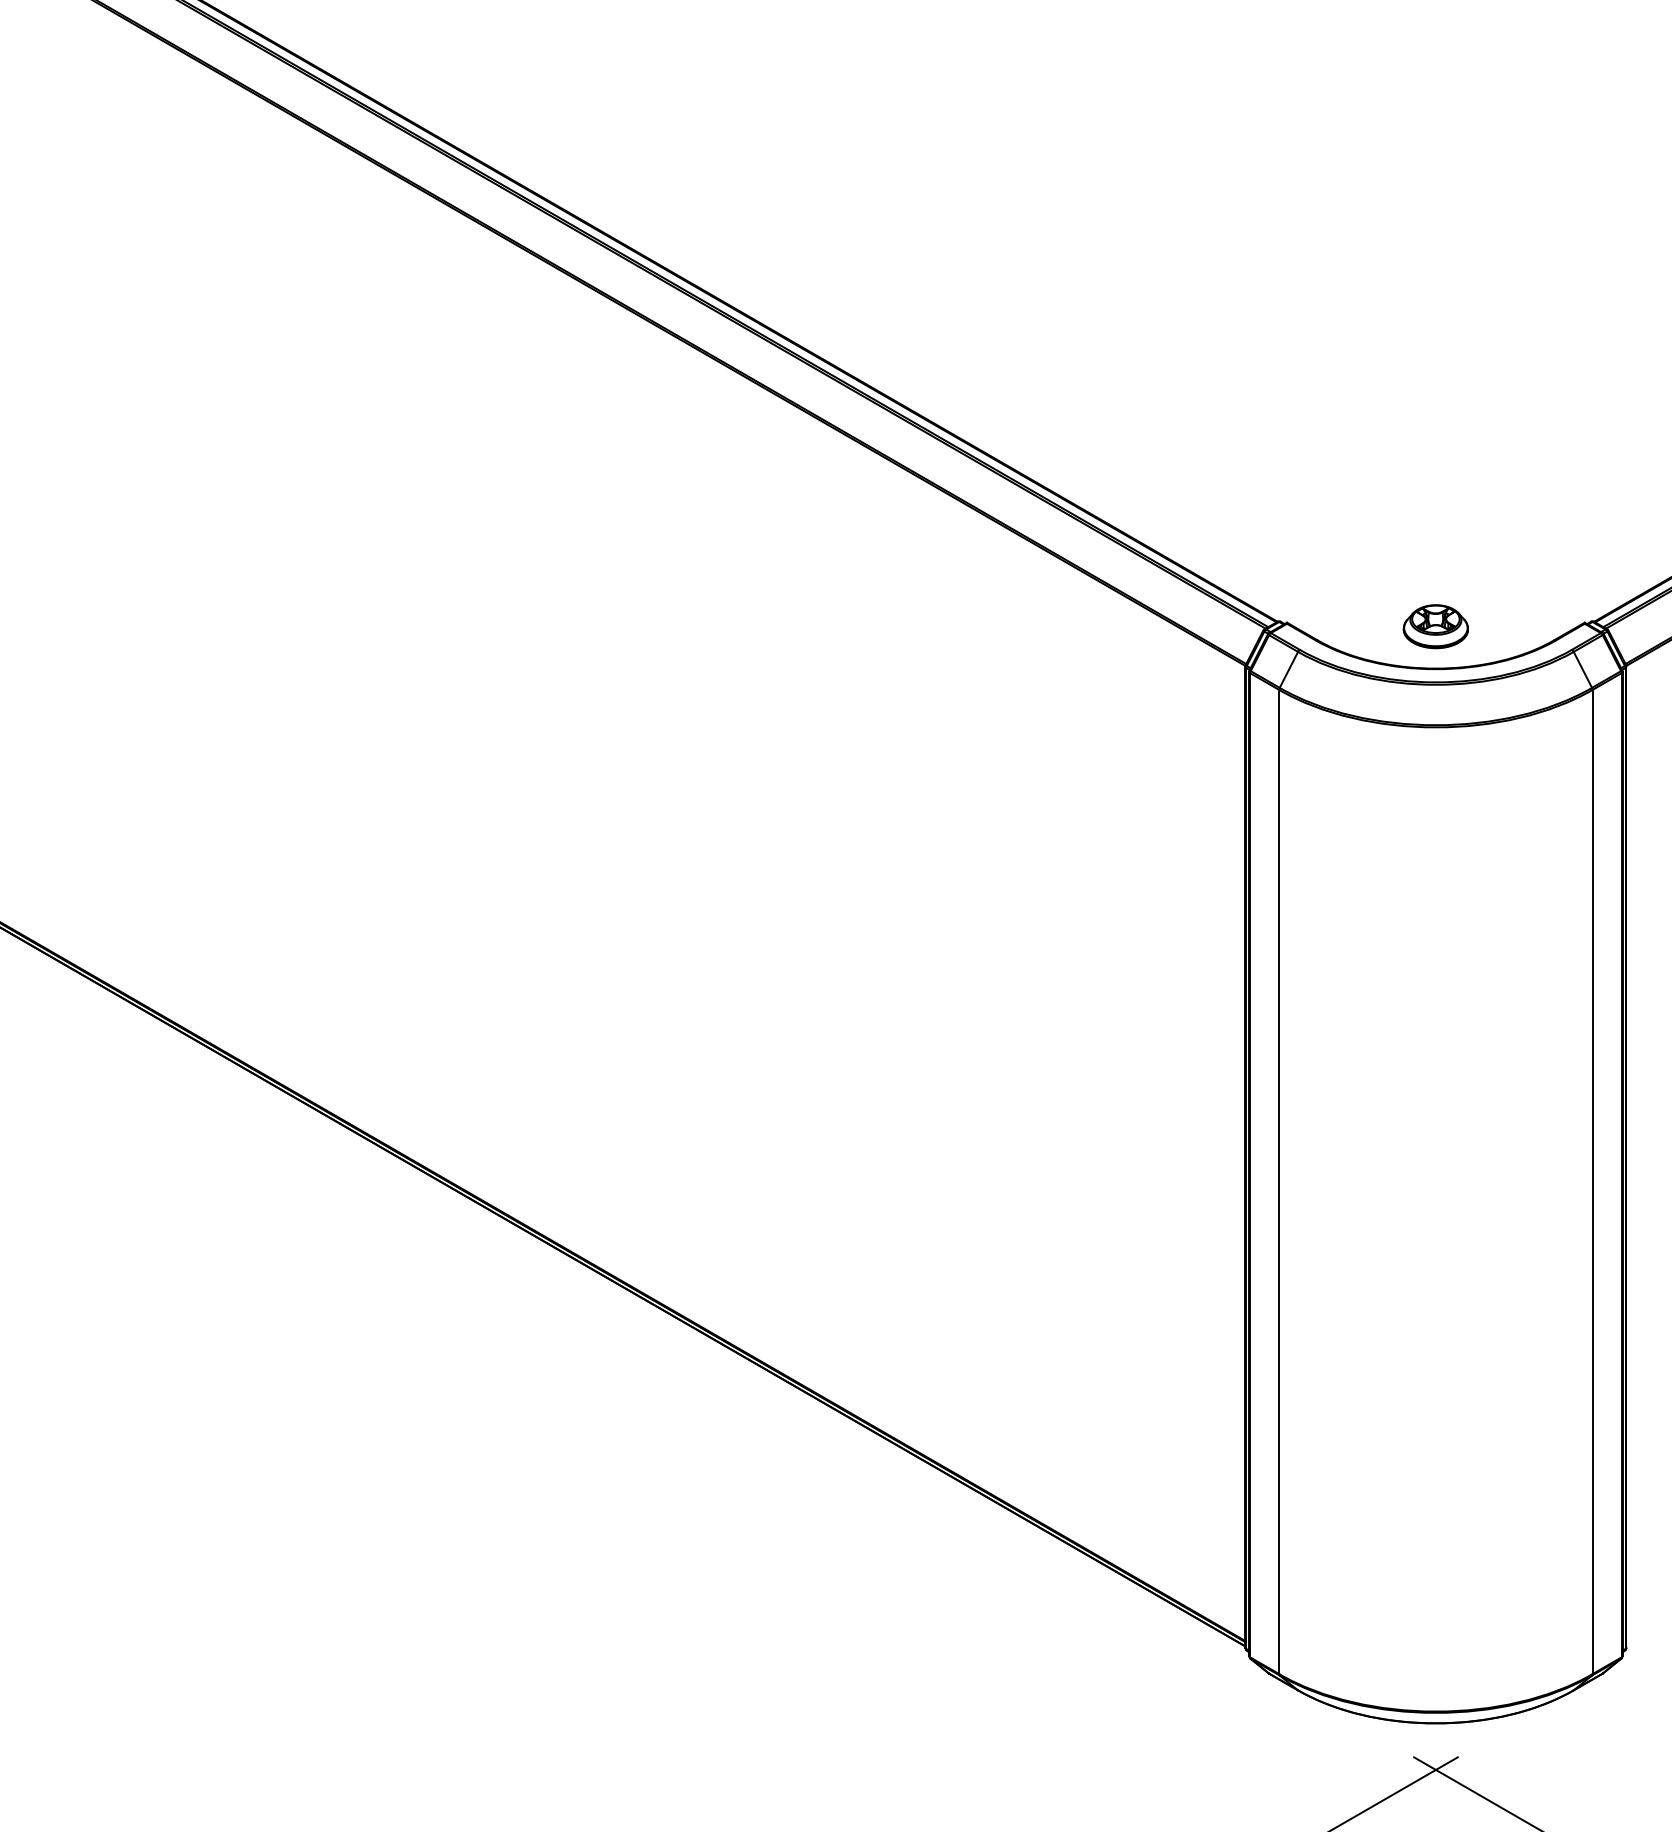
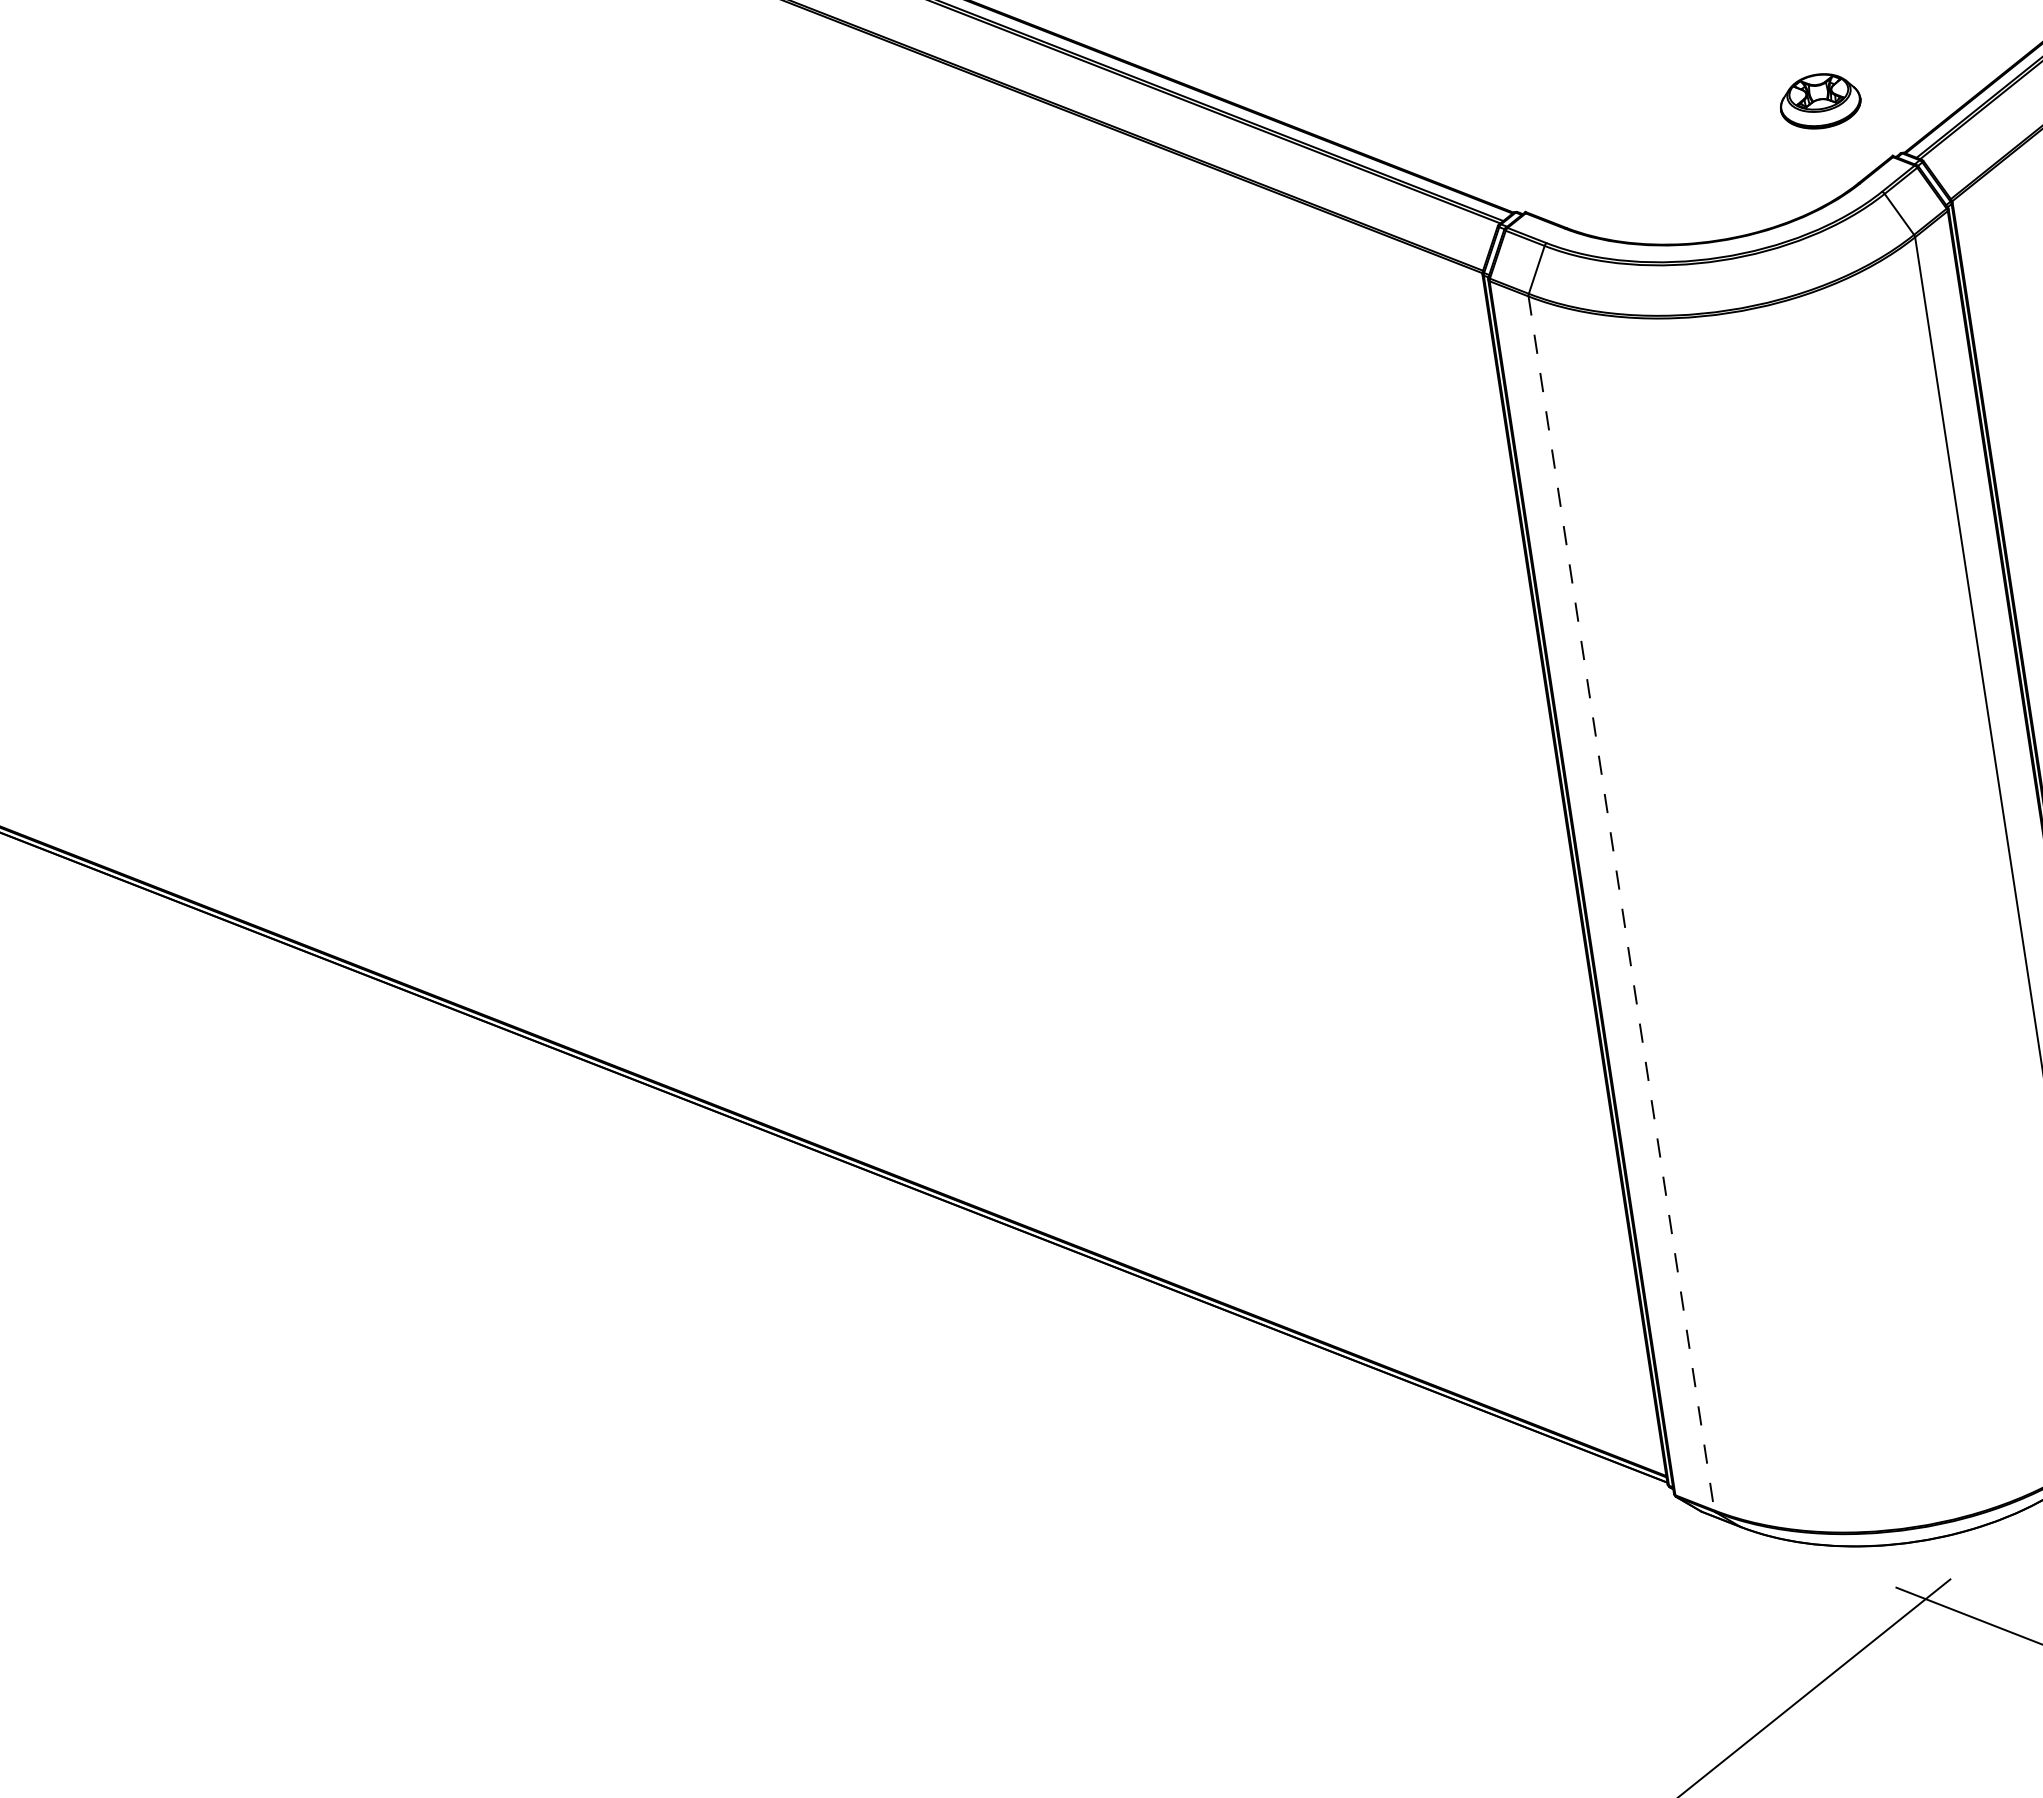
part: (1435, 626) -> (1819, 101), moved
line: (1279, 1182) -> (1621, 903), solid -> dashed

